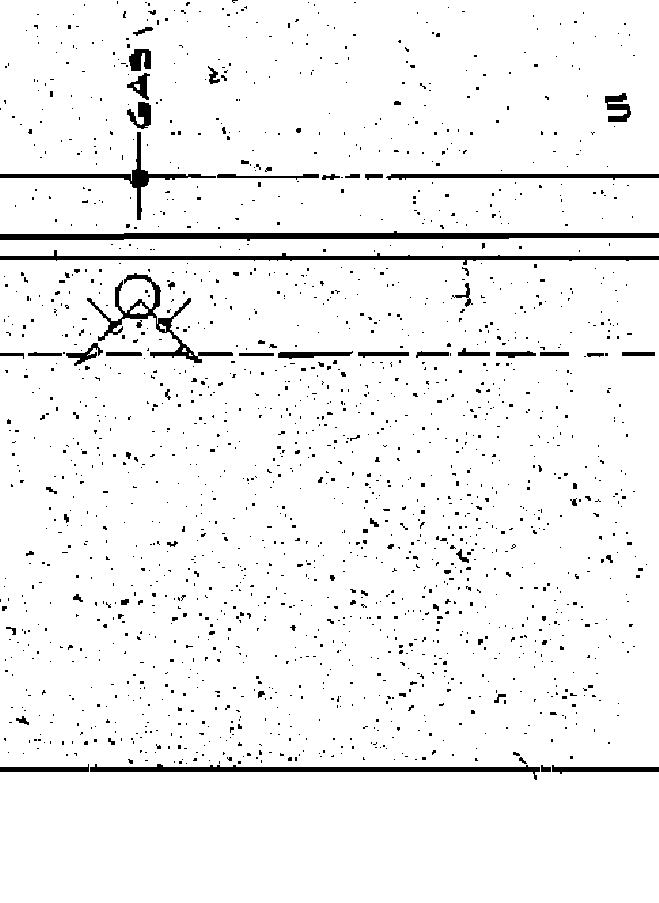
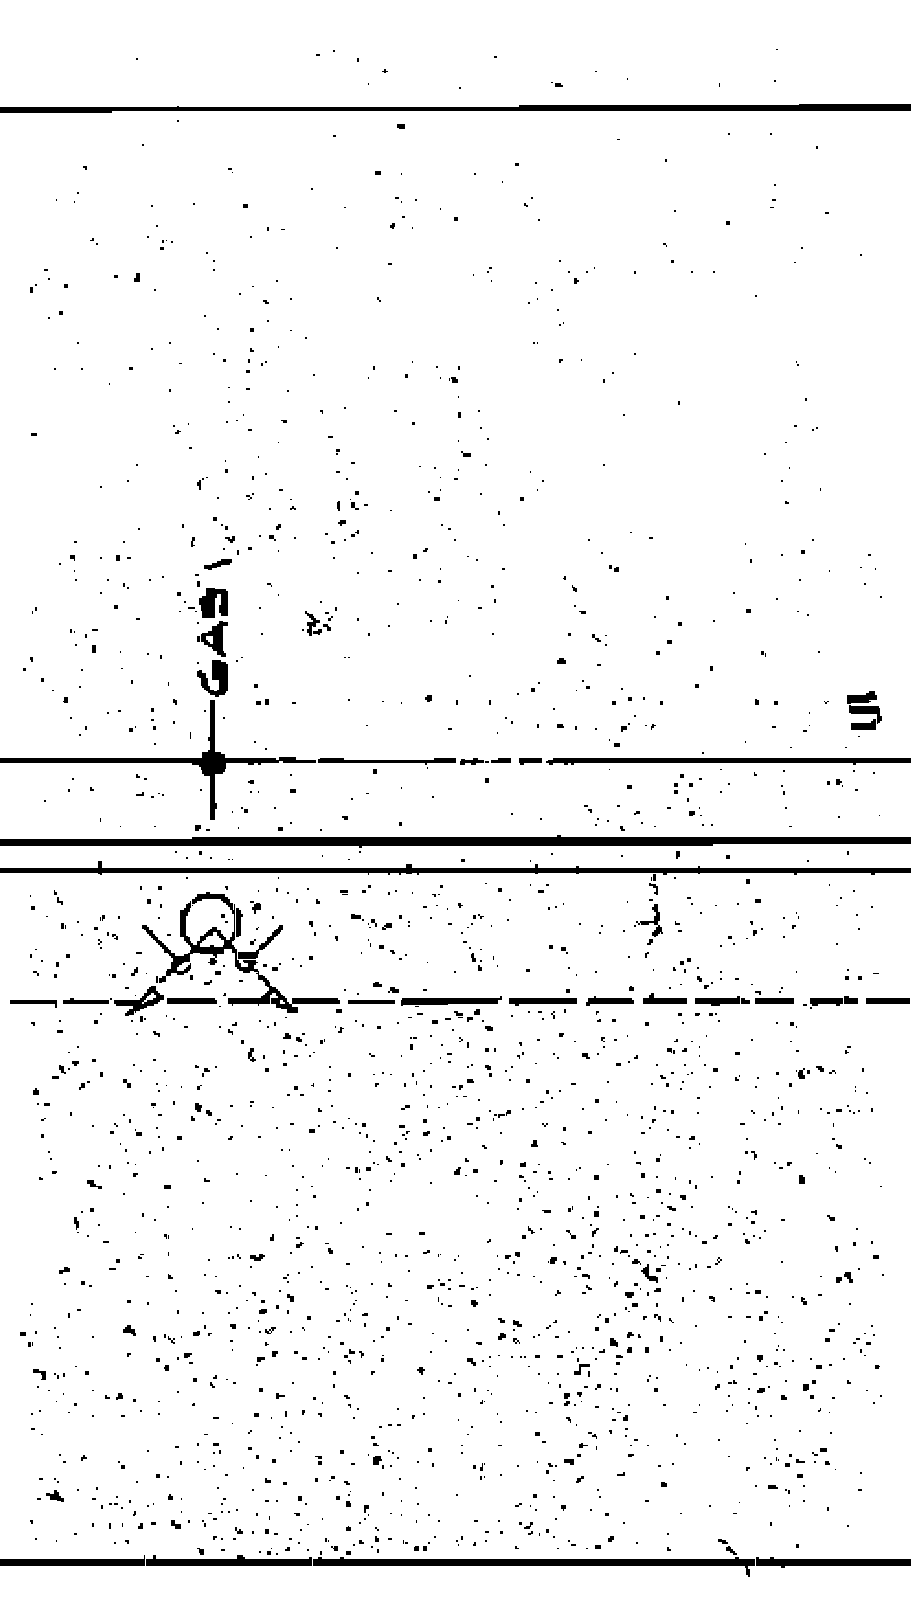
part: (618, 109) -> (864, 713), moved
part: (223, 128) -> (472, 955), moved
part: (256, 165) -> (371, 921), moved
part: (416, 196) -> (678, 783), moved
part: (69, 275) -> (65, 1069), moved
part: (369, 318) -> (392, 952), moved
part: (602, 322) -> (839, 1109), moved
part: (596, 355) -> (830, 1002), size x1.67
part: (154, 405) -> (205, 1070), moved
part: (133, 459) -> (205, 1113), moved
part: (249, 479) -> (362, 1170), size x1.67
part: (619, 498) -> (861, 1344), moved
part: (585, 501) -> (815, 1072), moved
part: (284, 512) -> (364, 1132), moved
part: (67, 517) -> (78, 1221), moved
part: (375, 525) -> (531, 1232), size x0.62
part: (641, 570) -> (832, 1332), moved
part: (131, 598) -> (202, 1330), size x0.62
part: (574, 604) -> (756, 1293), moved
part: (287, 605) -> (468, 1287), moved
part: (211, 632) -> (262, 1310), moved
part: (483, 643) -> (809, 1389), moved
part: (307, 656) -> (389, 1425), moved
part: (499, 697) -> (581, 1367), moved
part: (229, 734) -> (363, 1514), moved
part: (36, 738) -> (111, 1502), moved
part: (378, 745) -> (536, 1529), size x1.67

